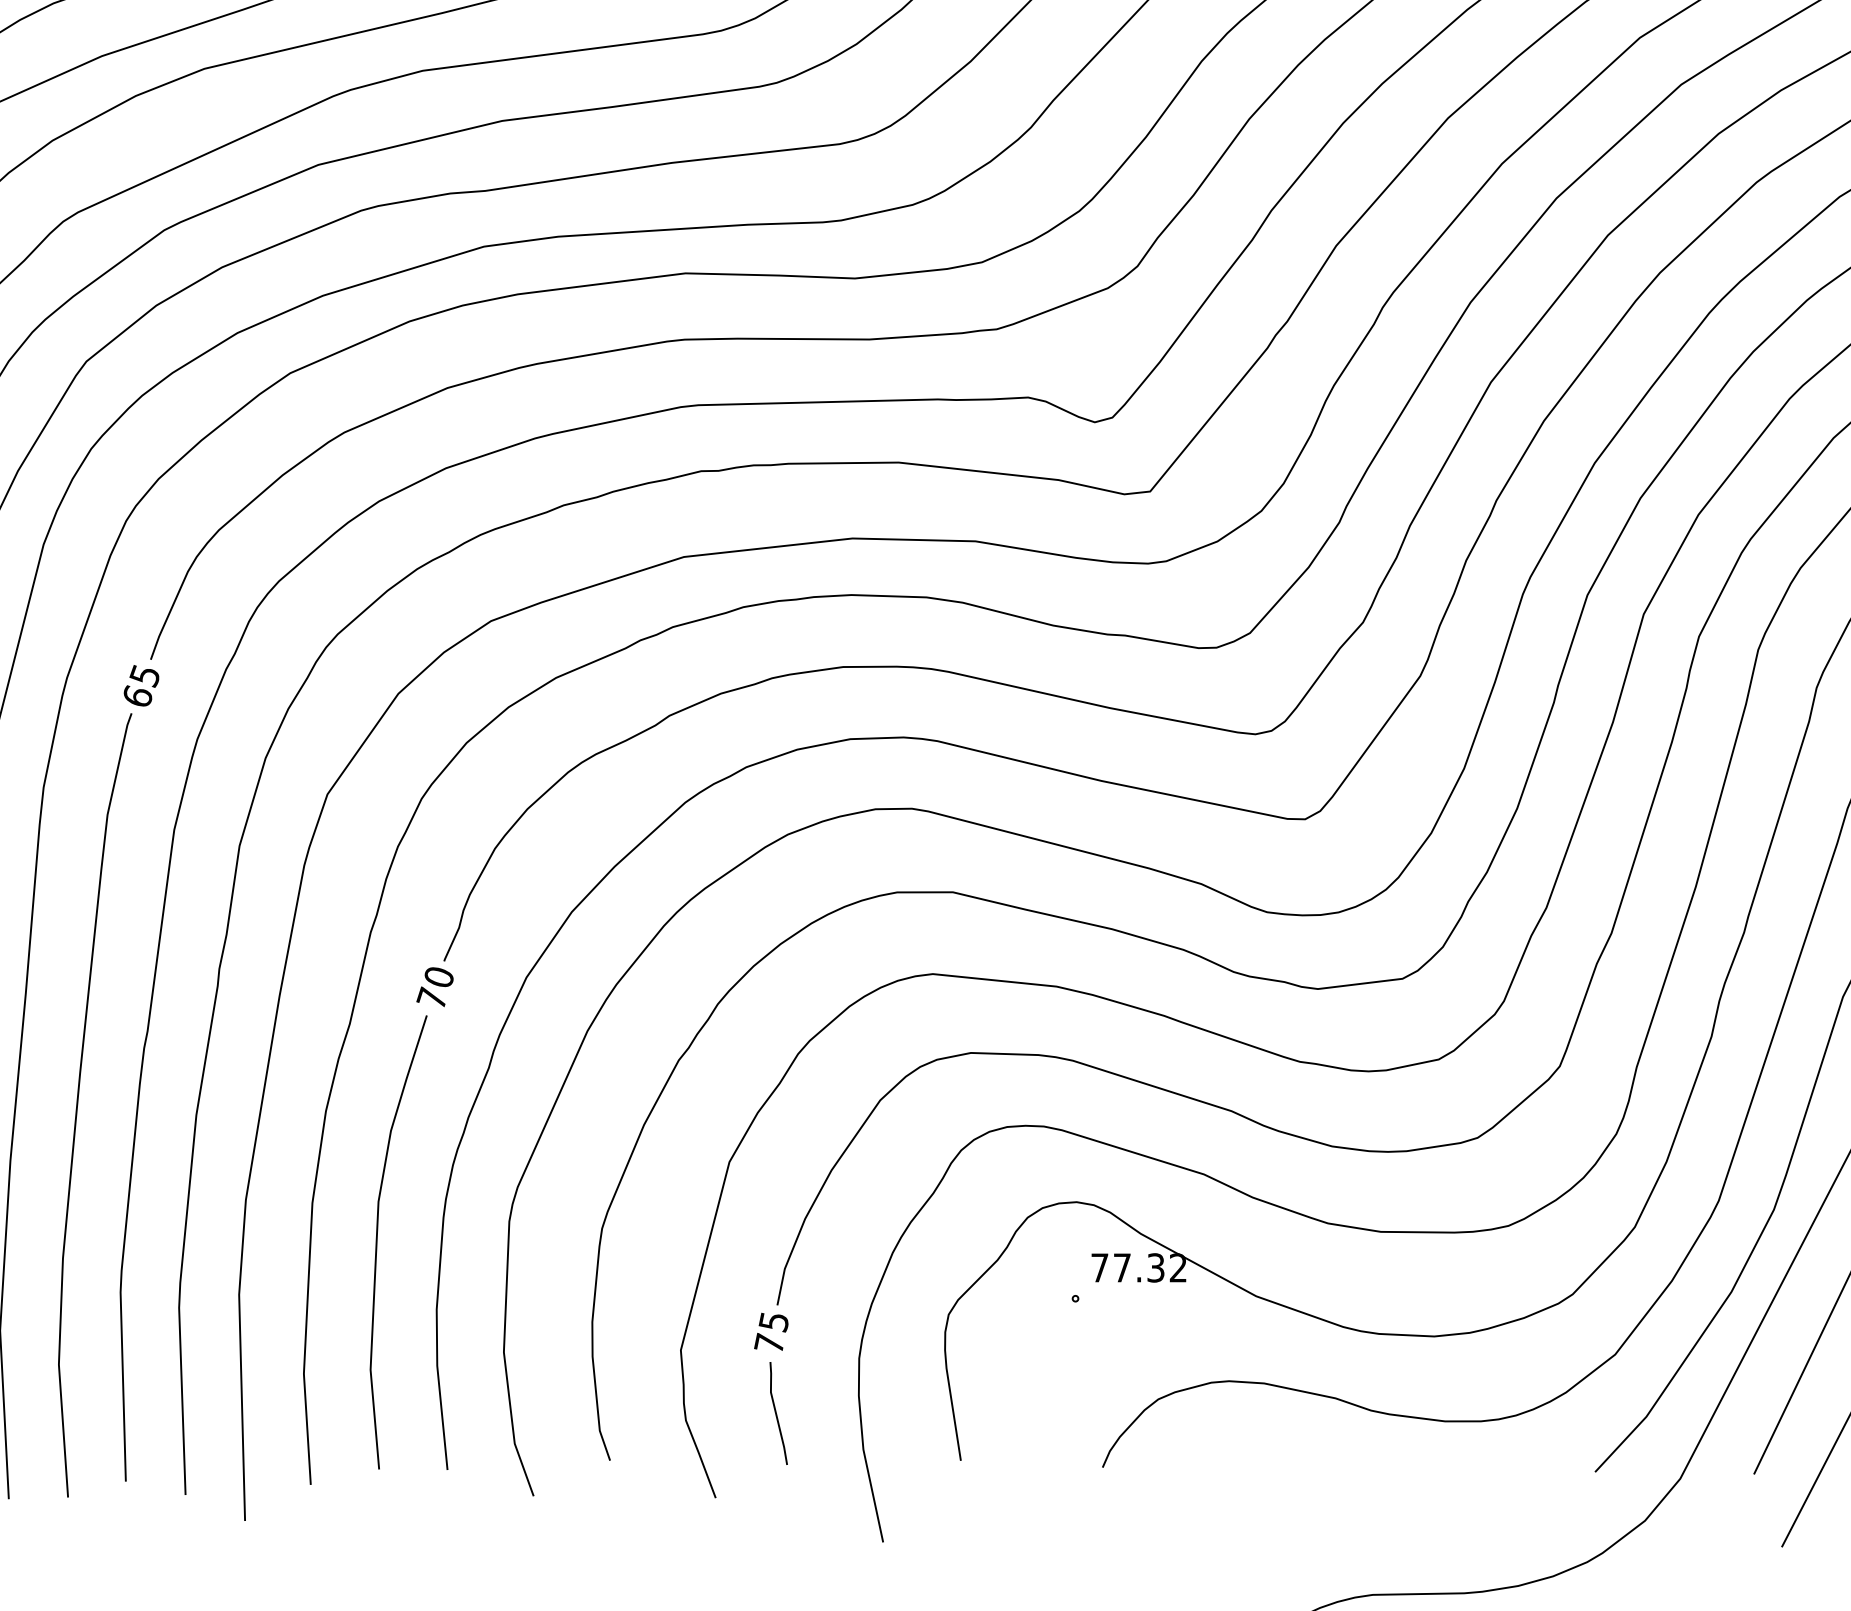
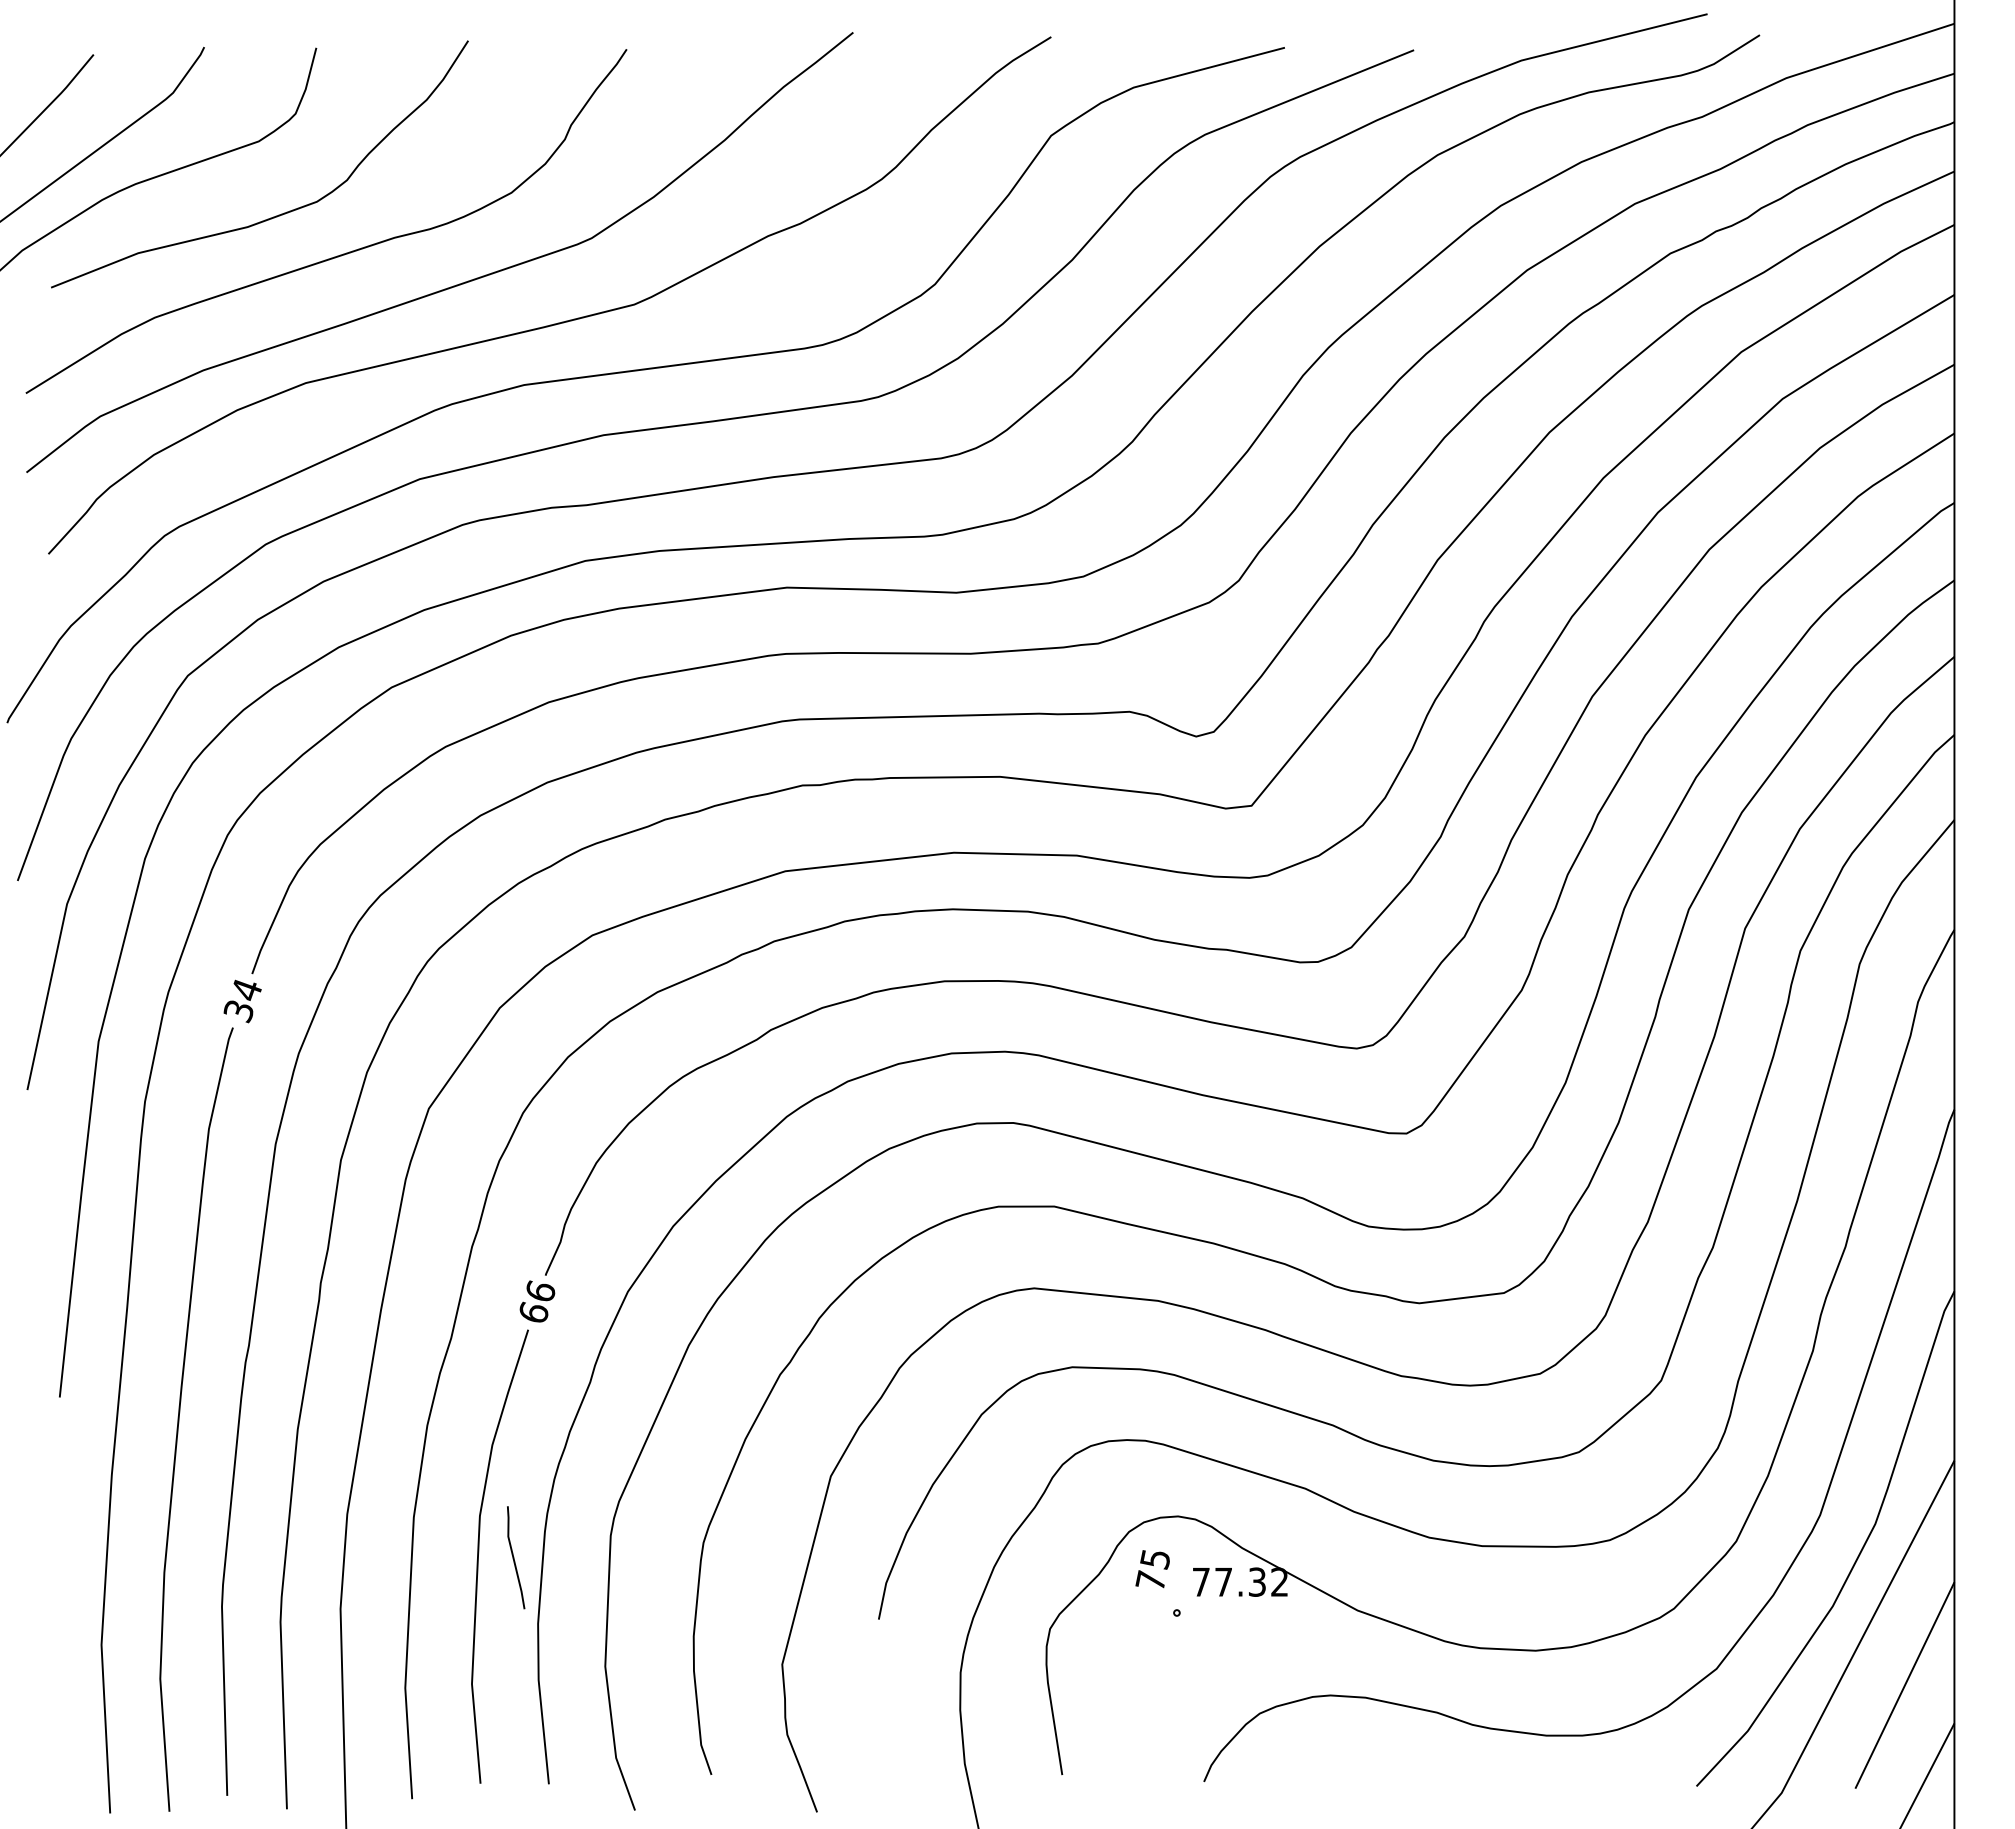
text: (141, 687) -> (242, 1001), 65 -> 34
text: (435, 987) -> (536, 1301), 70 -> 66
text: (771, 1332) -> (1152, 1569), moved
line: (777, 1413) -> (514, 1557), moved

